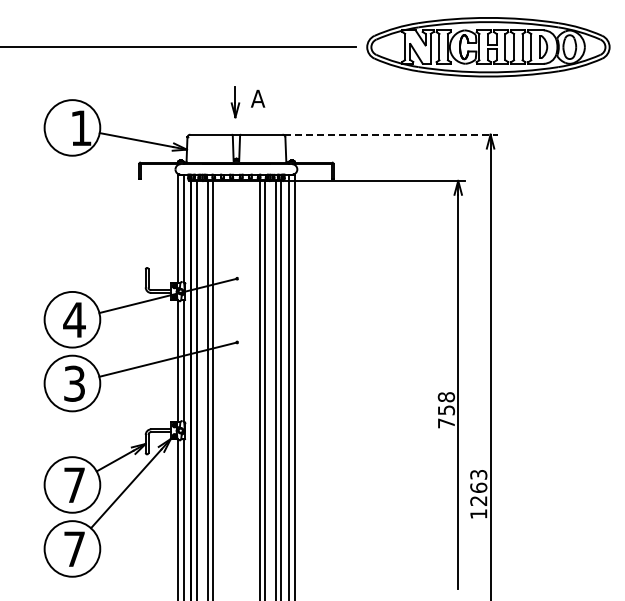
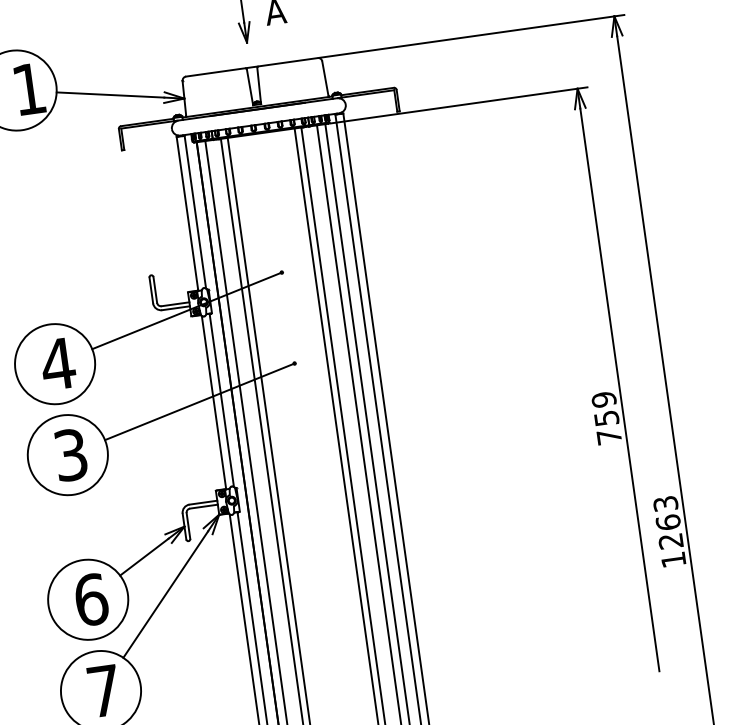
line: (390, 134) -> (471, 36), dashed -> solid
text: (446, 397) -> (604, 400), 758 -> 759
text: (74, 485) -> (91, 600), 7 -> 6

